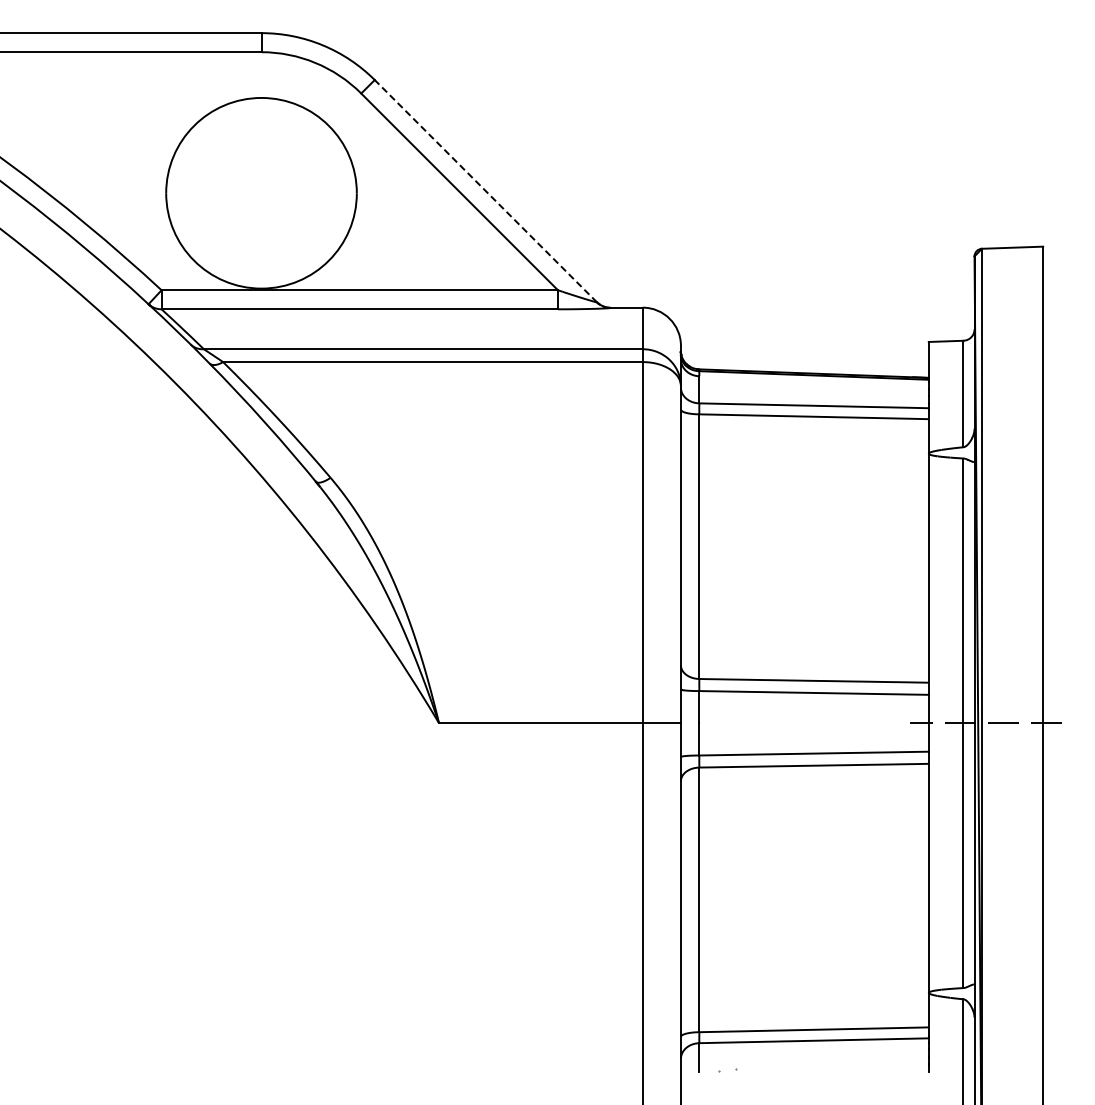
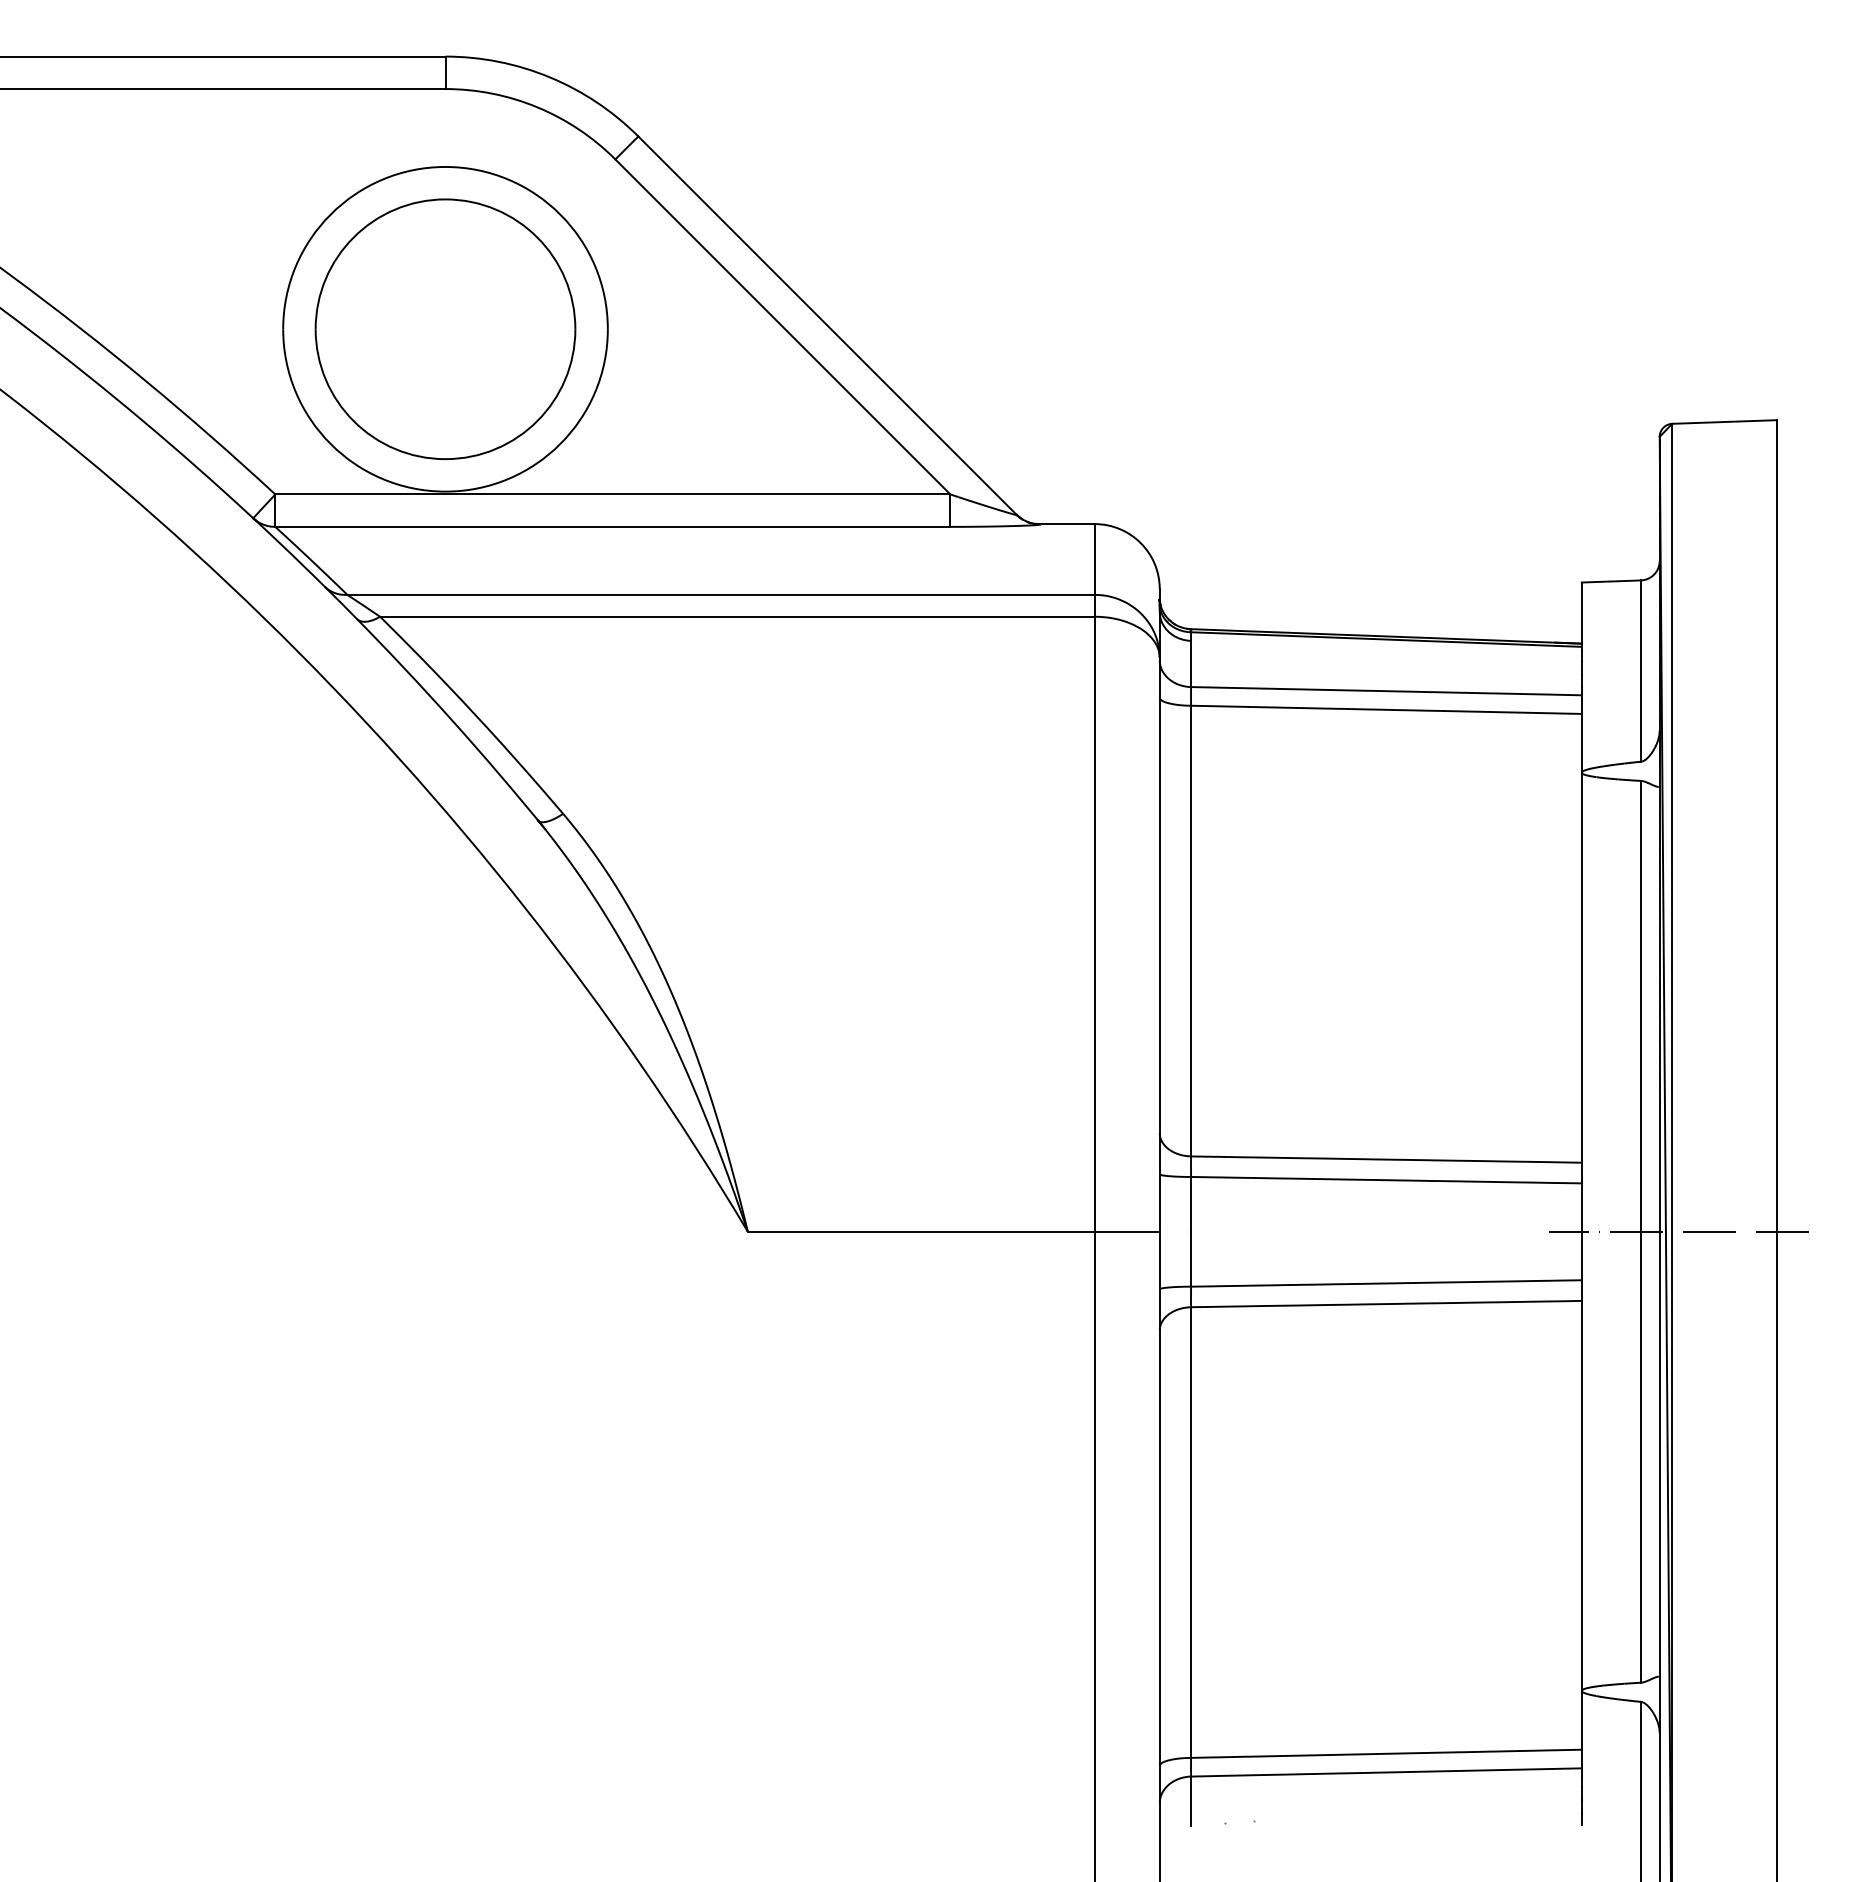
line: (485, 190) -> (826, 324), dashed -> solid
part: (261, 193) -> (445, 329), added

